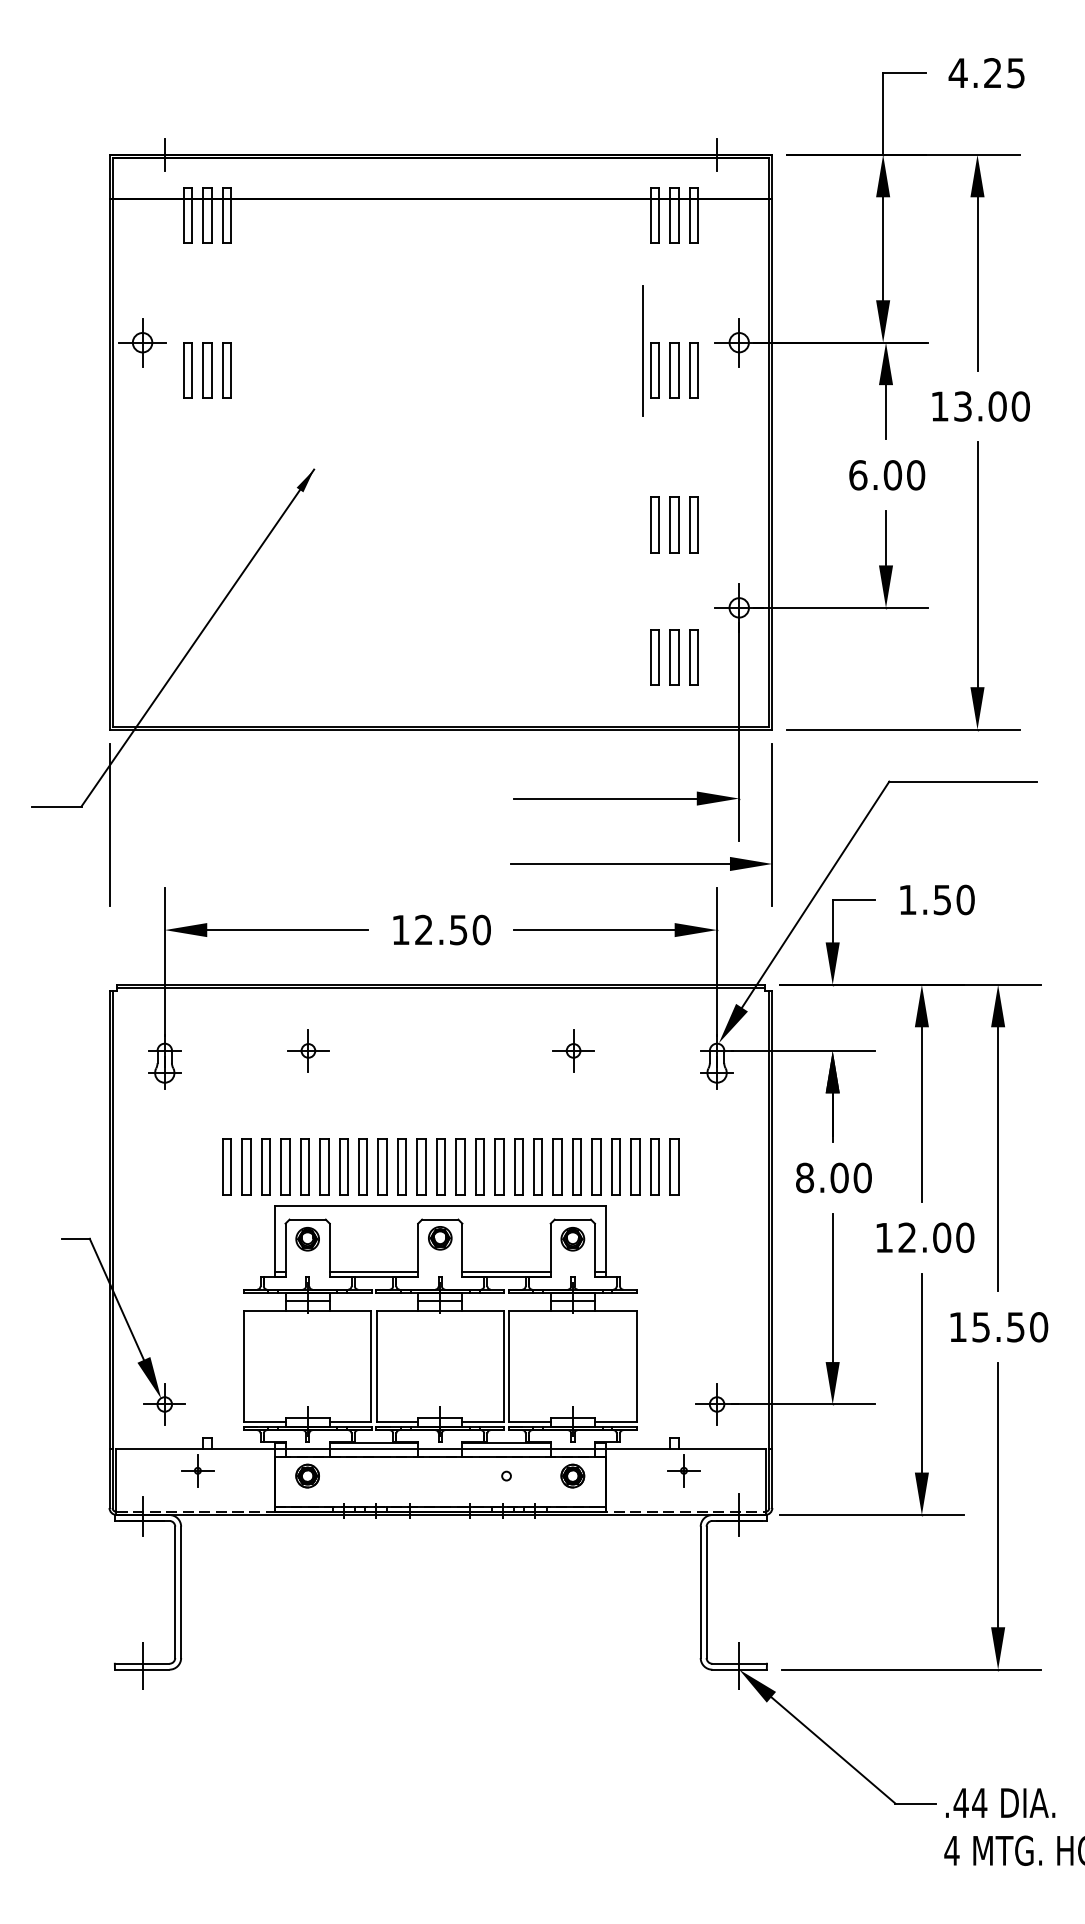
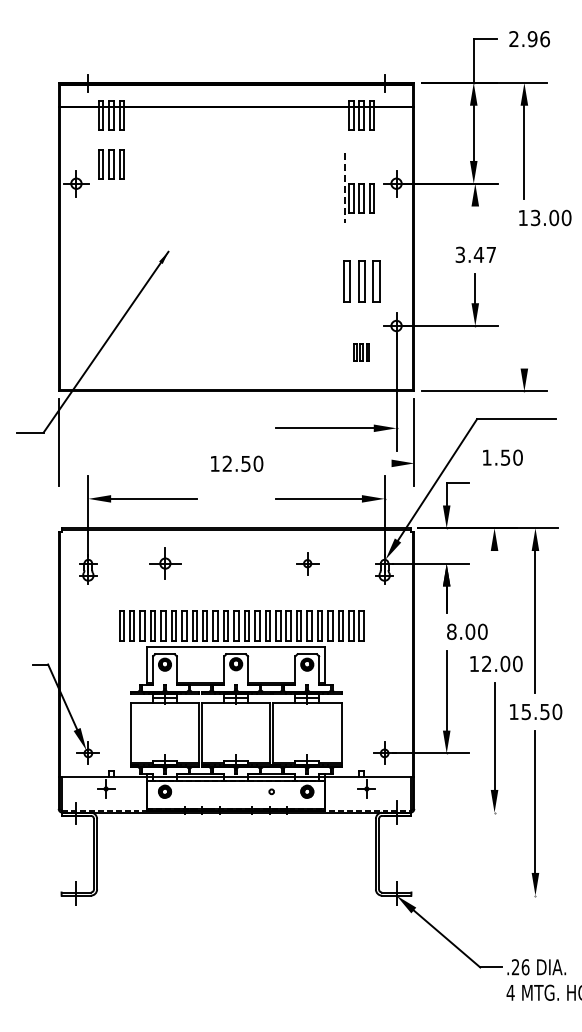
text: (985, 73) -> (528, 39), 4.25 -> 2.96
line: (642, 351) -> (344, 188), solid -> dashed
part: (207, 370) -> (111, 164), moved
text: (981, 405) -> (545, 217), moved
line: (886, 411) -> (475, 220), removed
text: (886, 474) -> (475, 254), 6.00 -> 3.47
part: (673, 524) -> (361, 281), size x1.4
line: (977, 564) -> (524, 302), removed
part: (673, 657) -> (361, 352), size x0.6
line: (619, 864) -> (332, 463), removed
text: (936, 899) -> (502, 457), moved
text: (442, 929) -> (237, 463), moved
part: (308, 1050) -> (165, 563), size x1.4
line: (921, 1113) -> (494, 597), removed
text: (834, 1177) -> (467, 631), moved
line: (871, 1514) -> (467, 812), removed
line: (910, 1669) -> (488, 895), removed
text: (970, 1803) -> (520, 967), .44 -> .26

